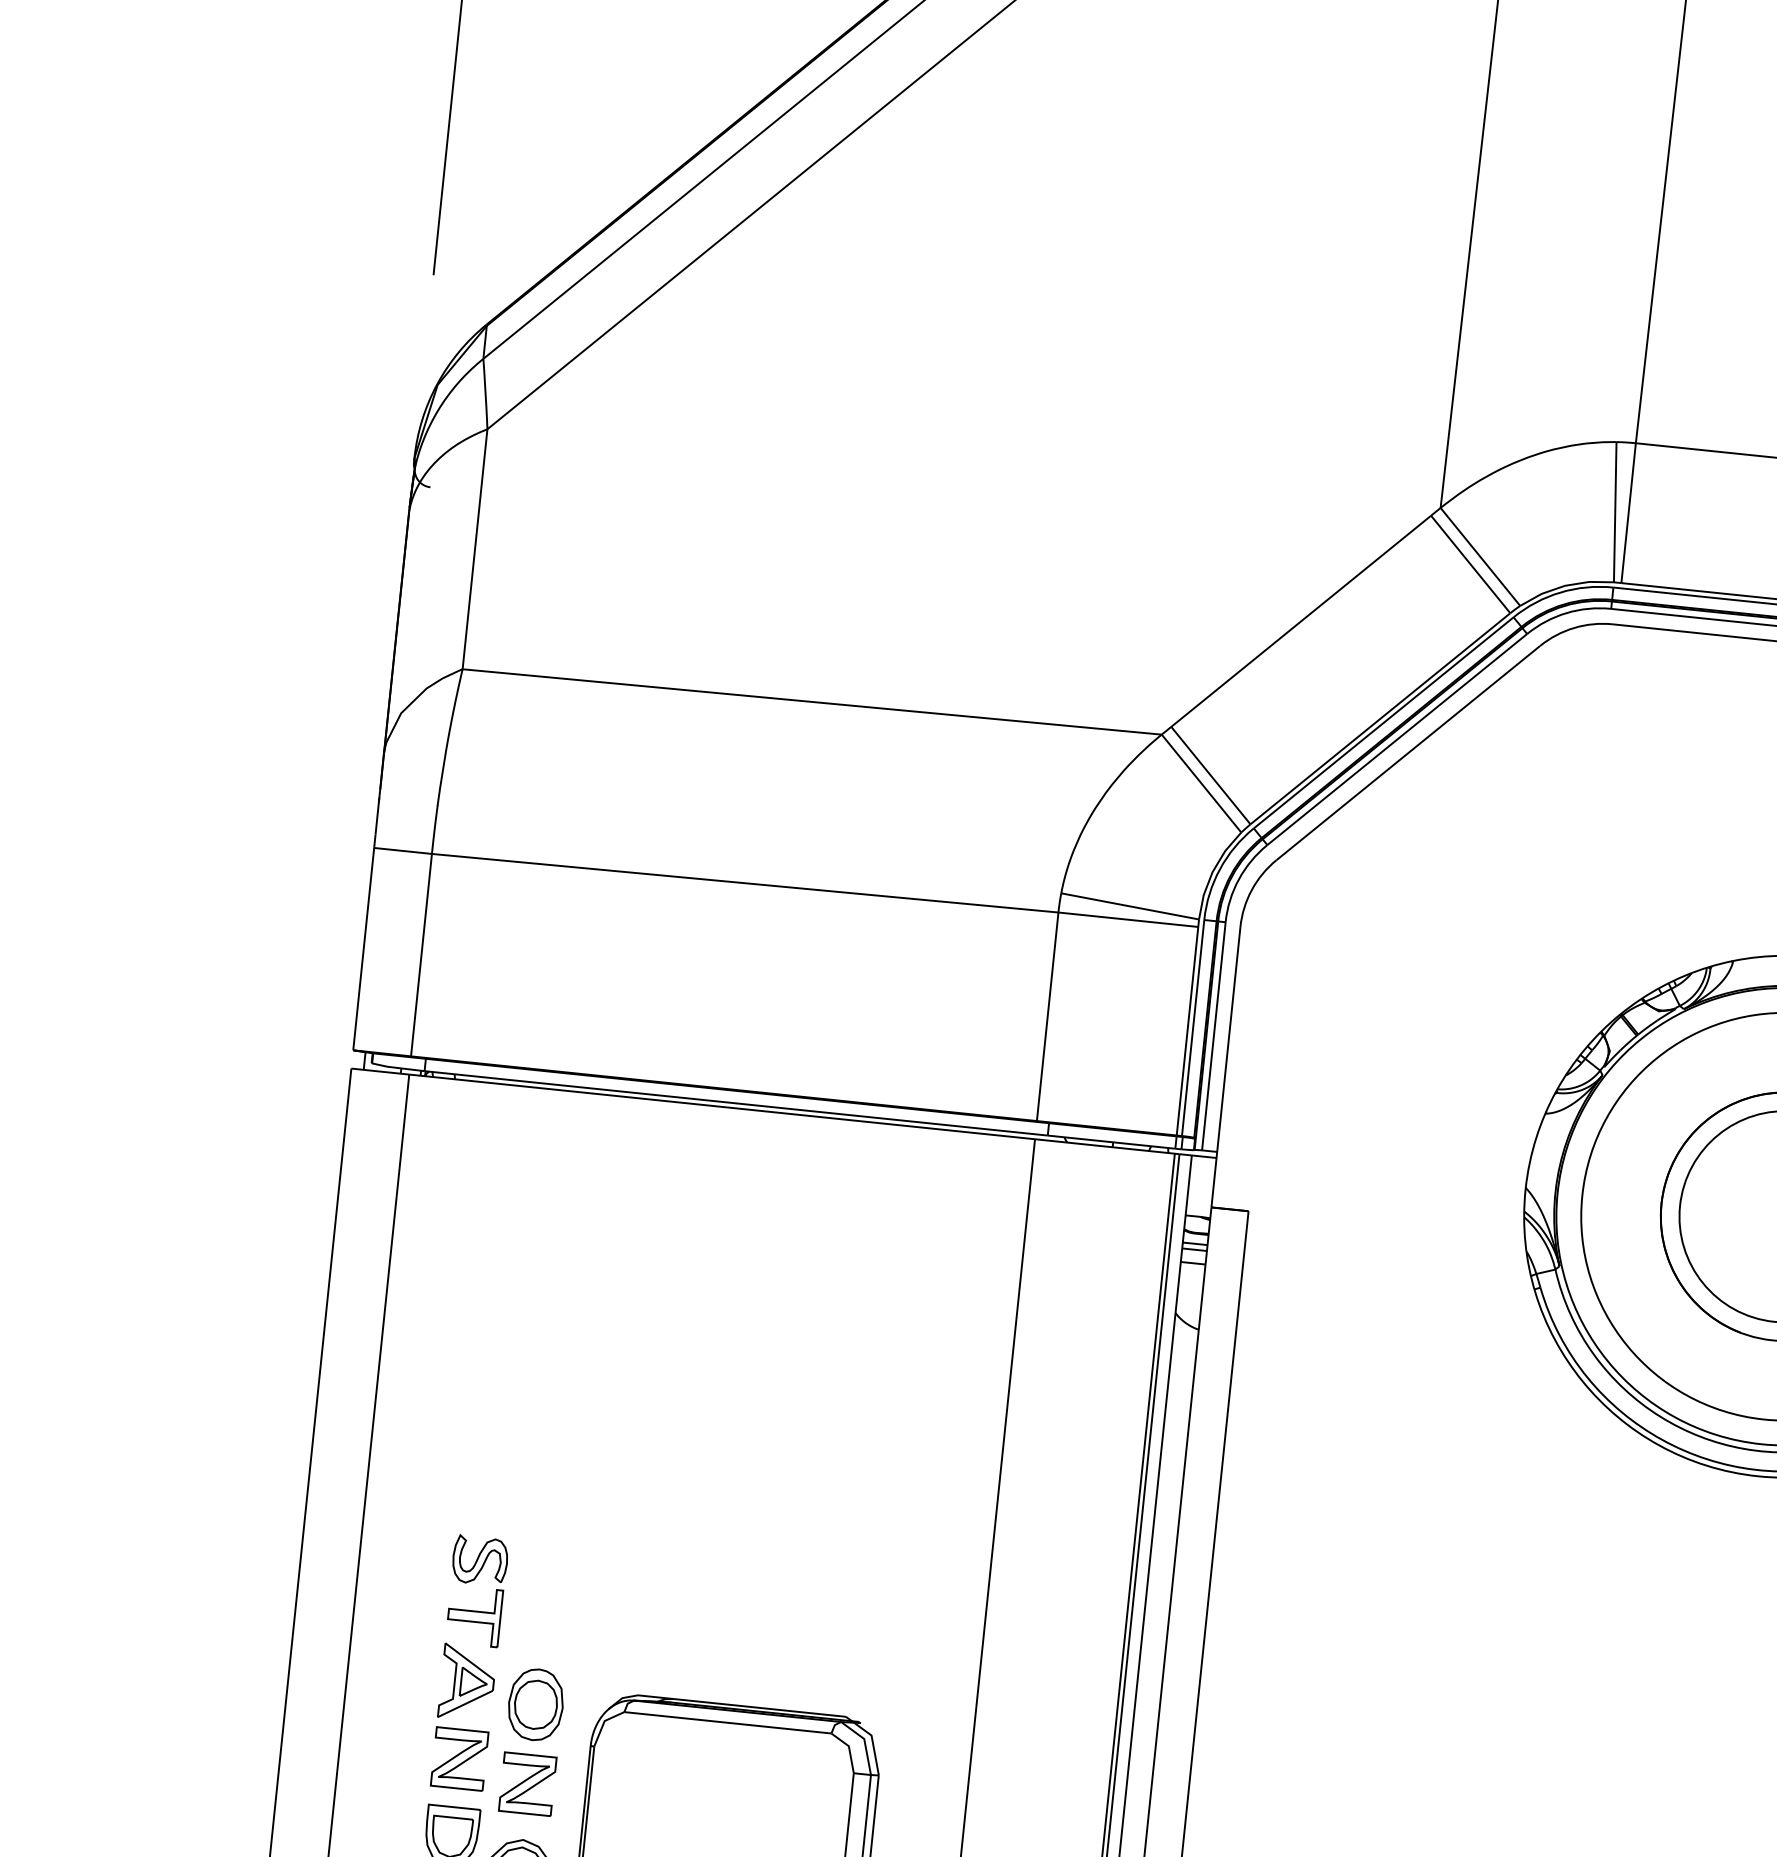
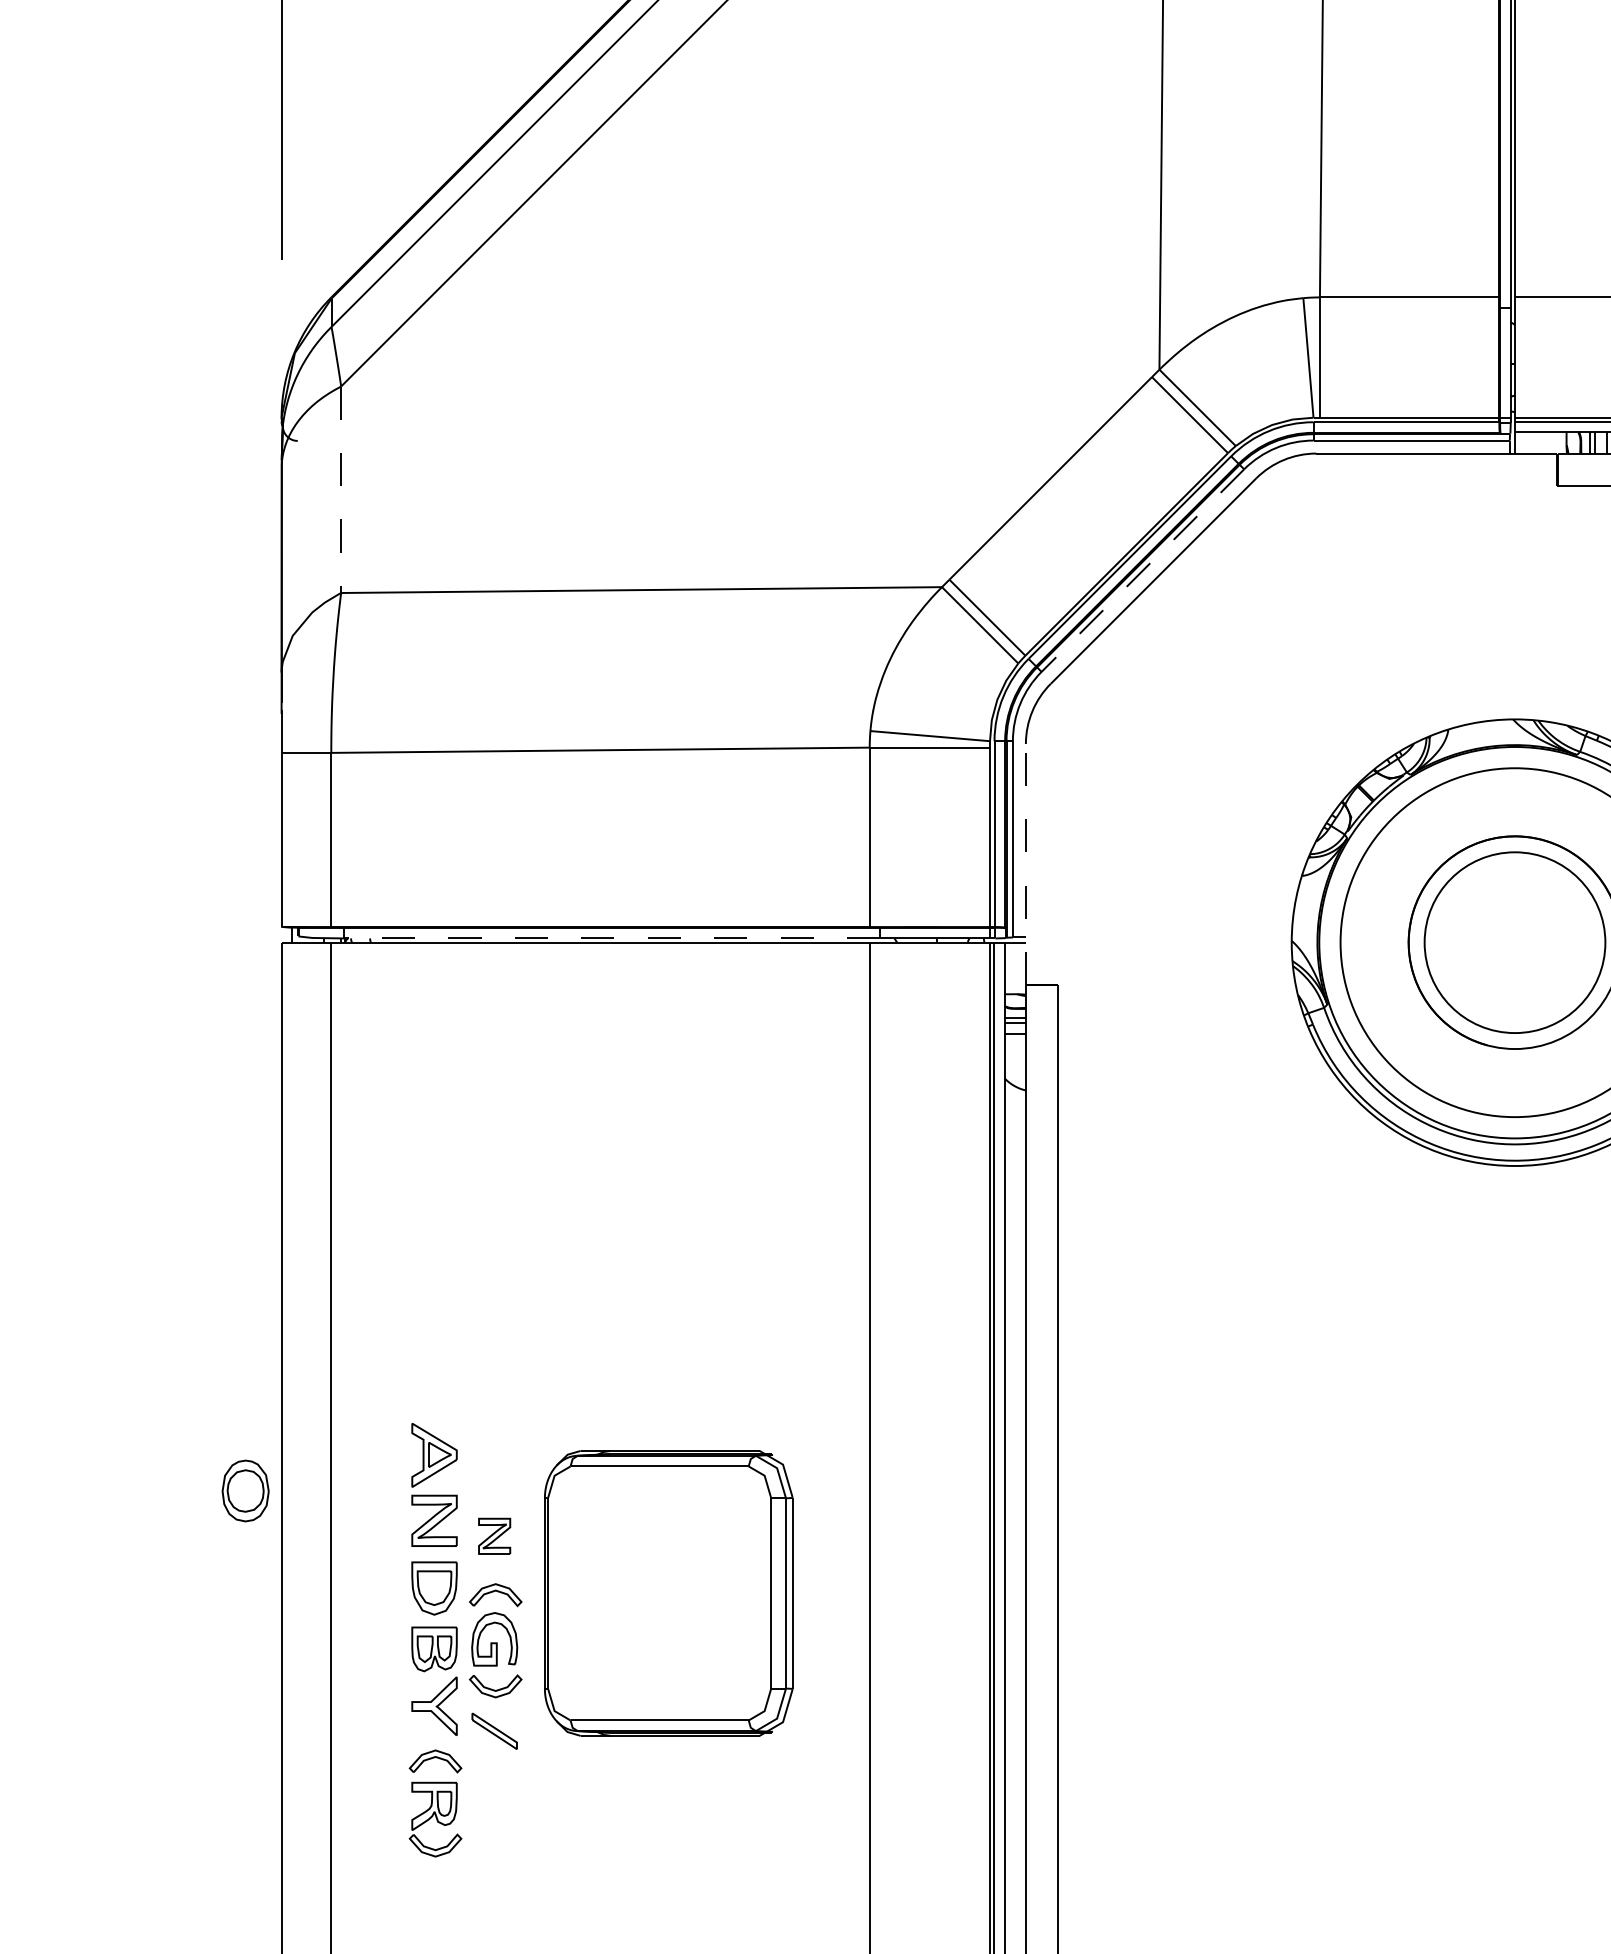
line: (475, 550) -> (341, 490), solid -> dashed
line: (1396, 739) -> (1142, 570), solid -> dashed
line: (1225, 1067) -> (1025, 864), solid -> dashed
line: (735, 1103) -> (611, 938), solid -> dashed
part: (473, 1581) -> (430, 1368), removed
part: (535, 1704) -> (245, 1490), moved
part: (527, 1784) -> (494, 1536), size x0.7

